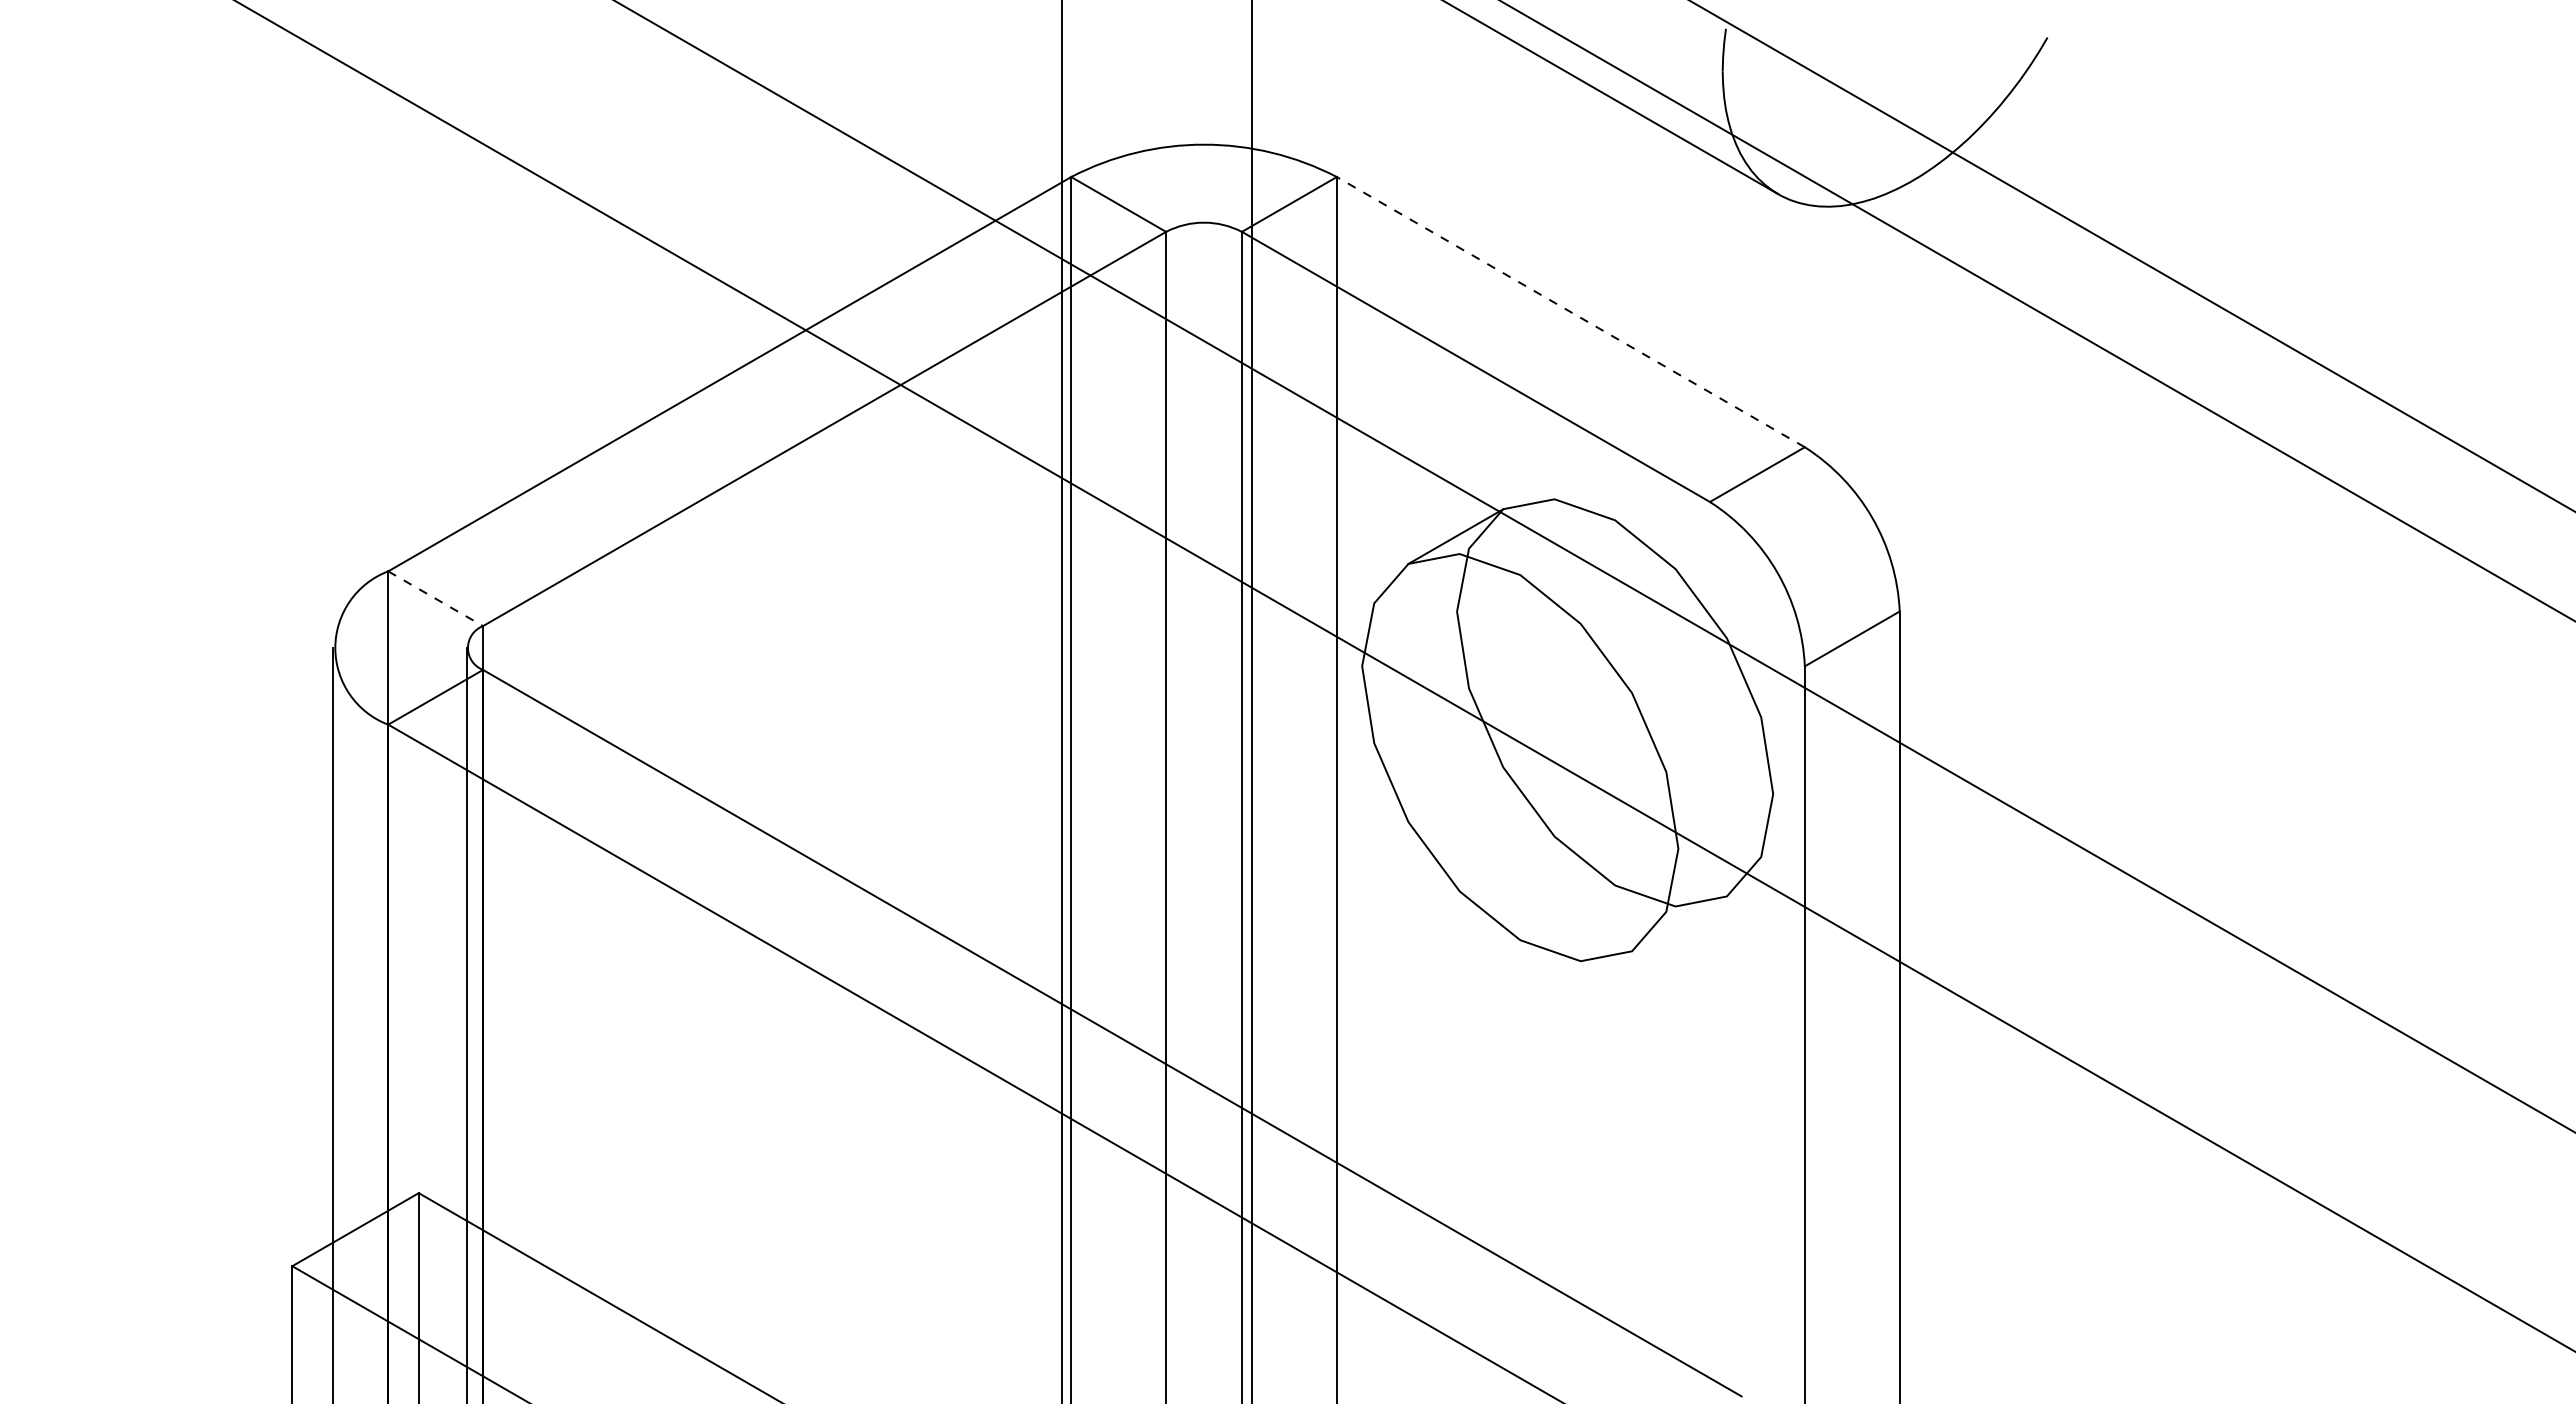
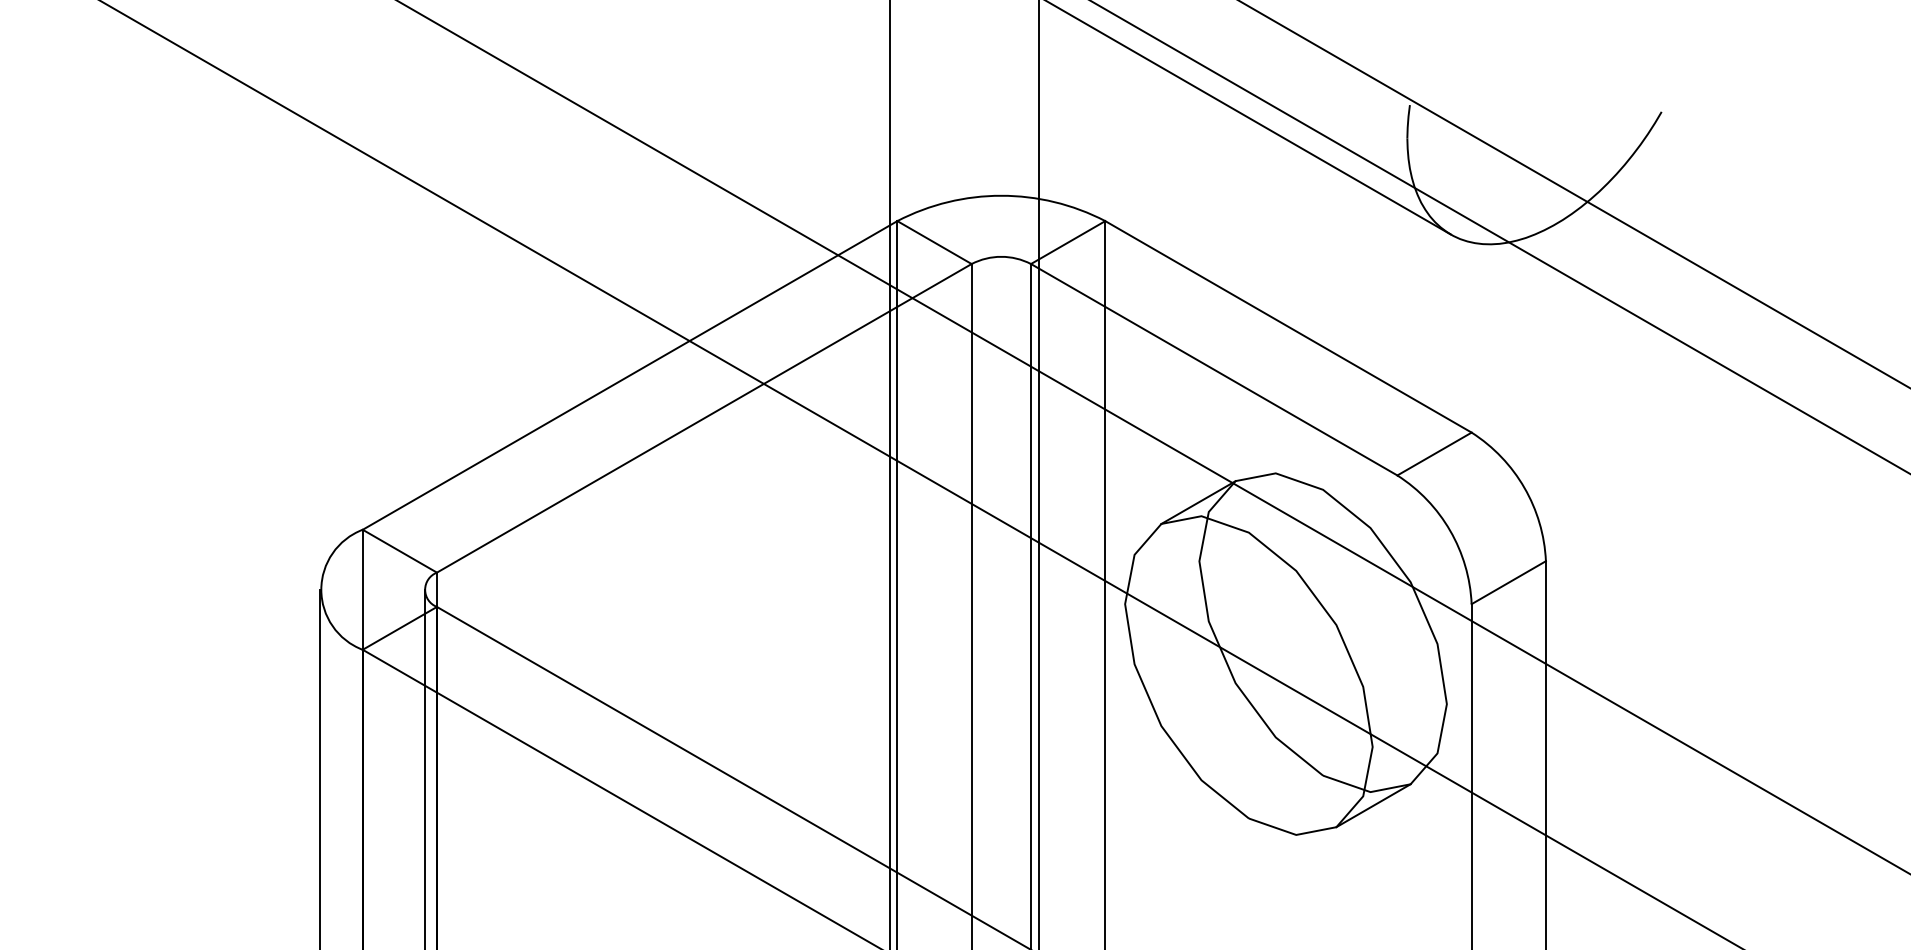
line: (1570, 311) -> (1288, 326), dashed -> solid
line: (435, 598) -> (399, 551), dashed -> solid
line: (1679, 923) -> (1373, 805), added

